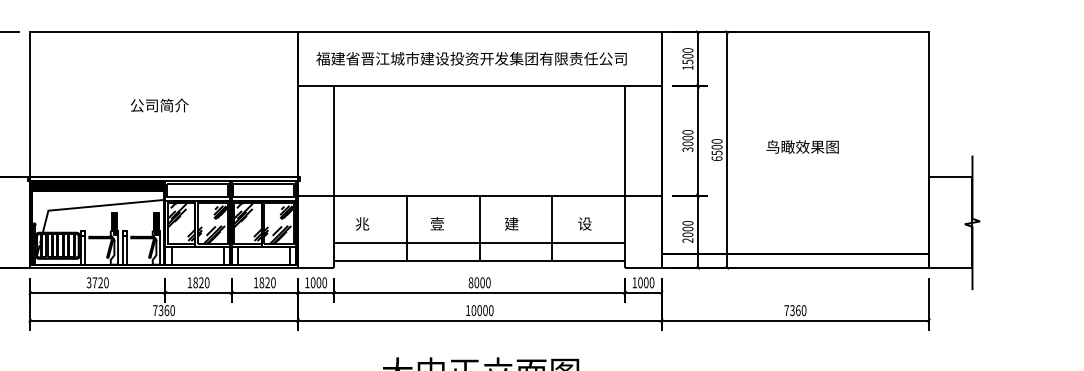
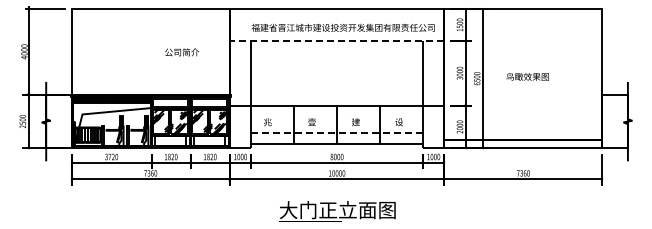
text: (470, 58) -> (342, 27), moved
line: (478, 87) -> (336, 41), solid -> dashed
text: (158, 105) -> (181, 52), moved
line: (480, 242) -> (337, 133), solid -> dashed

